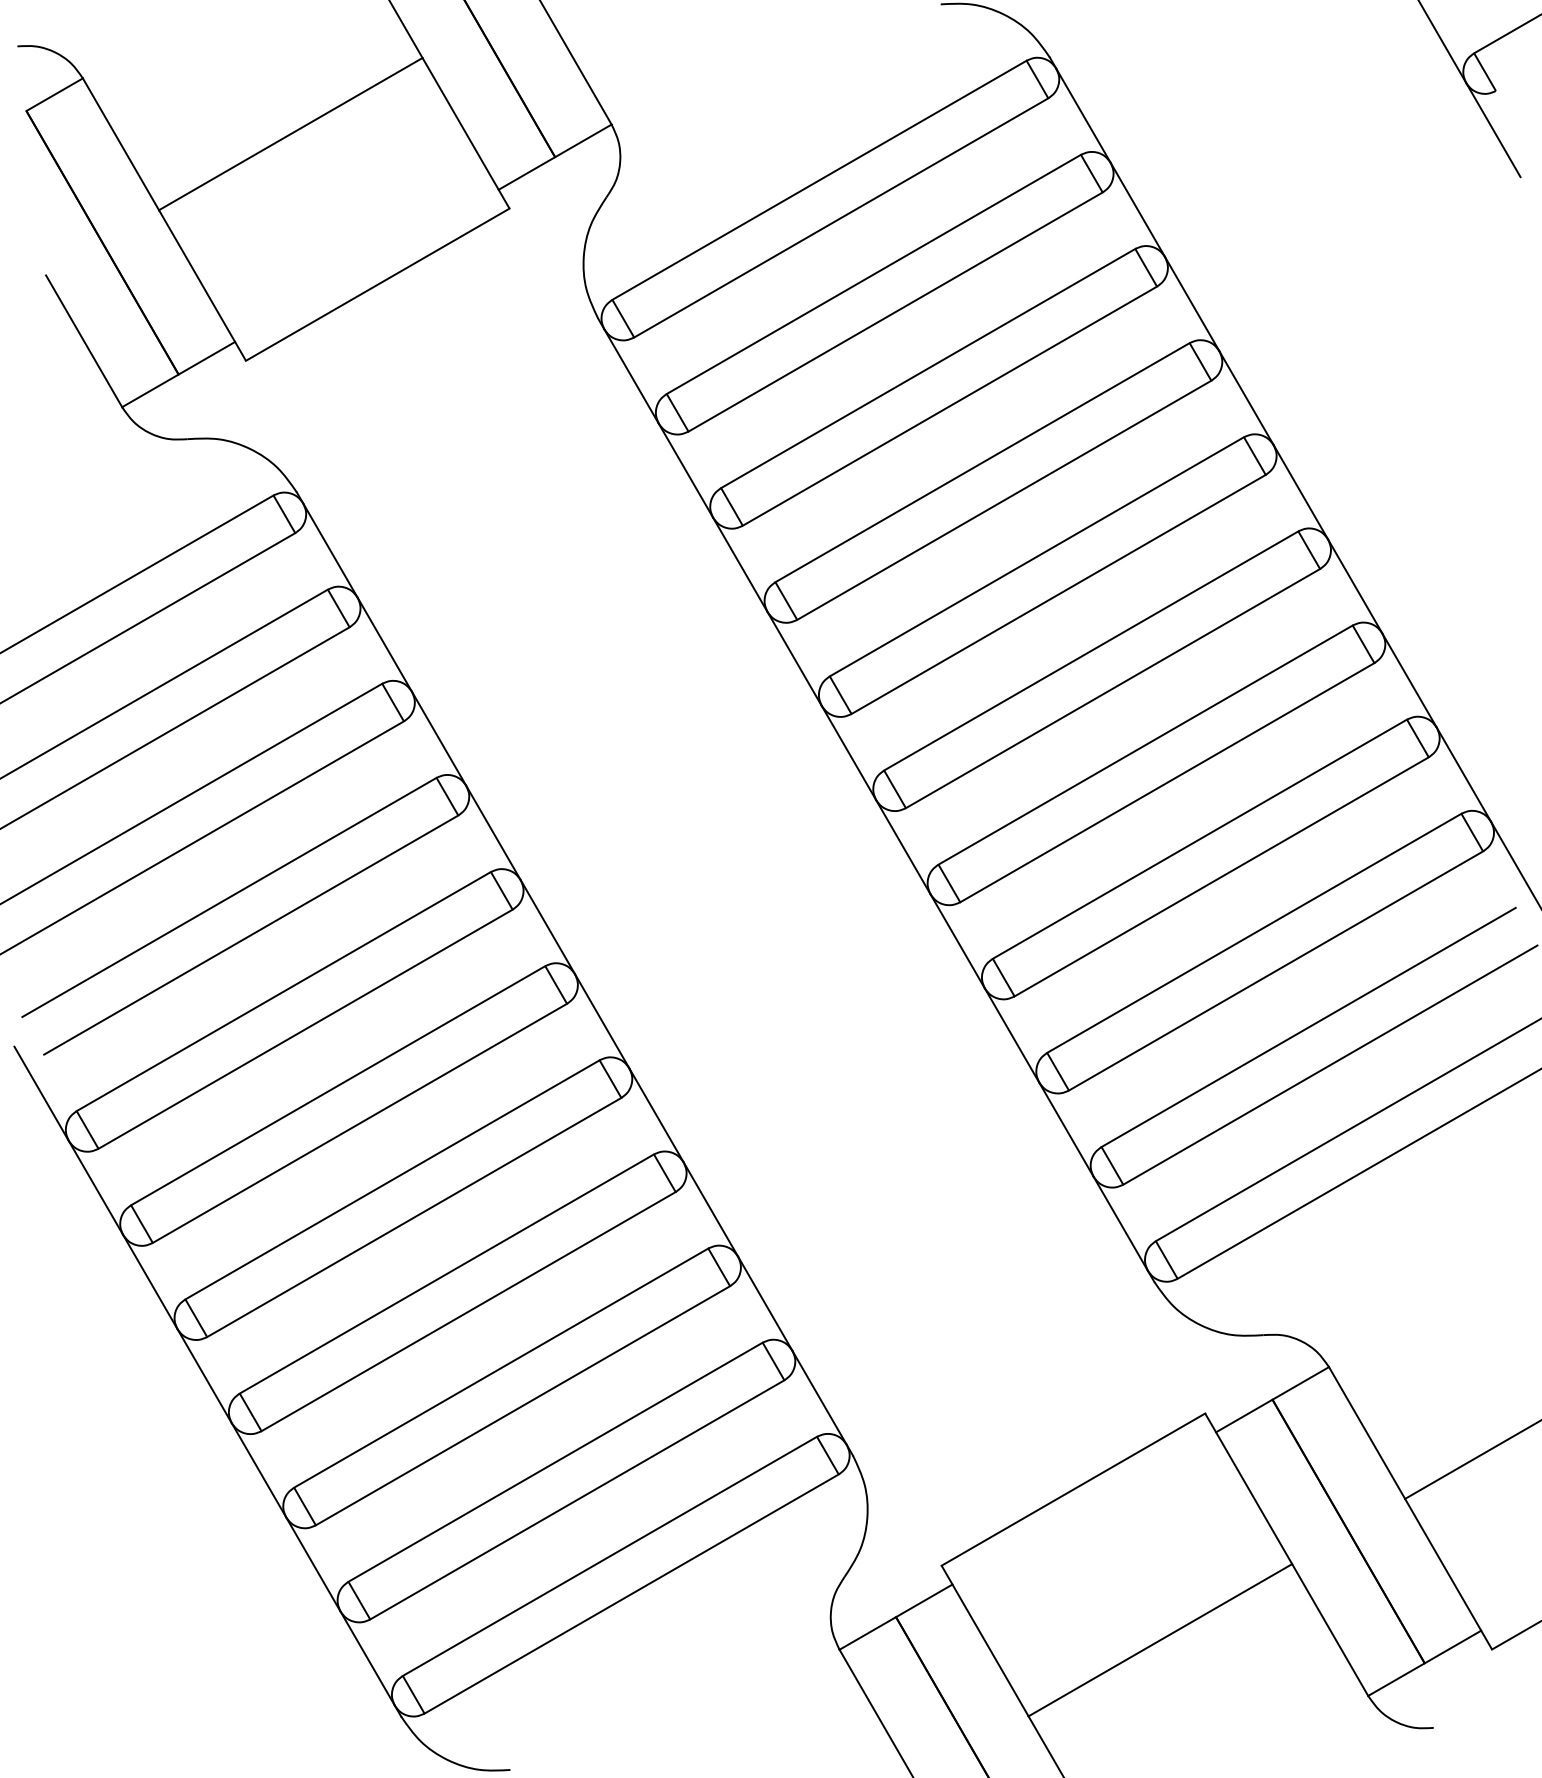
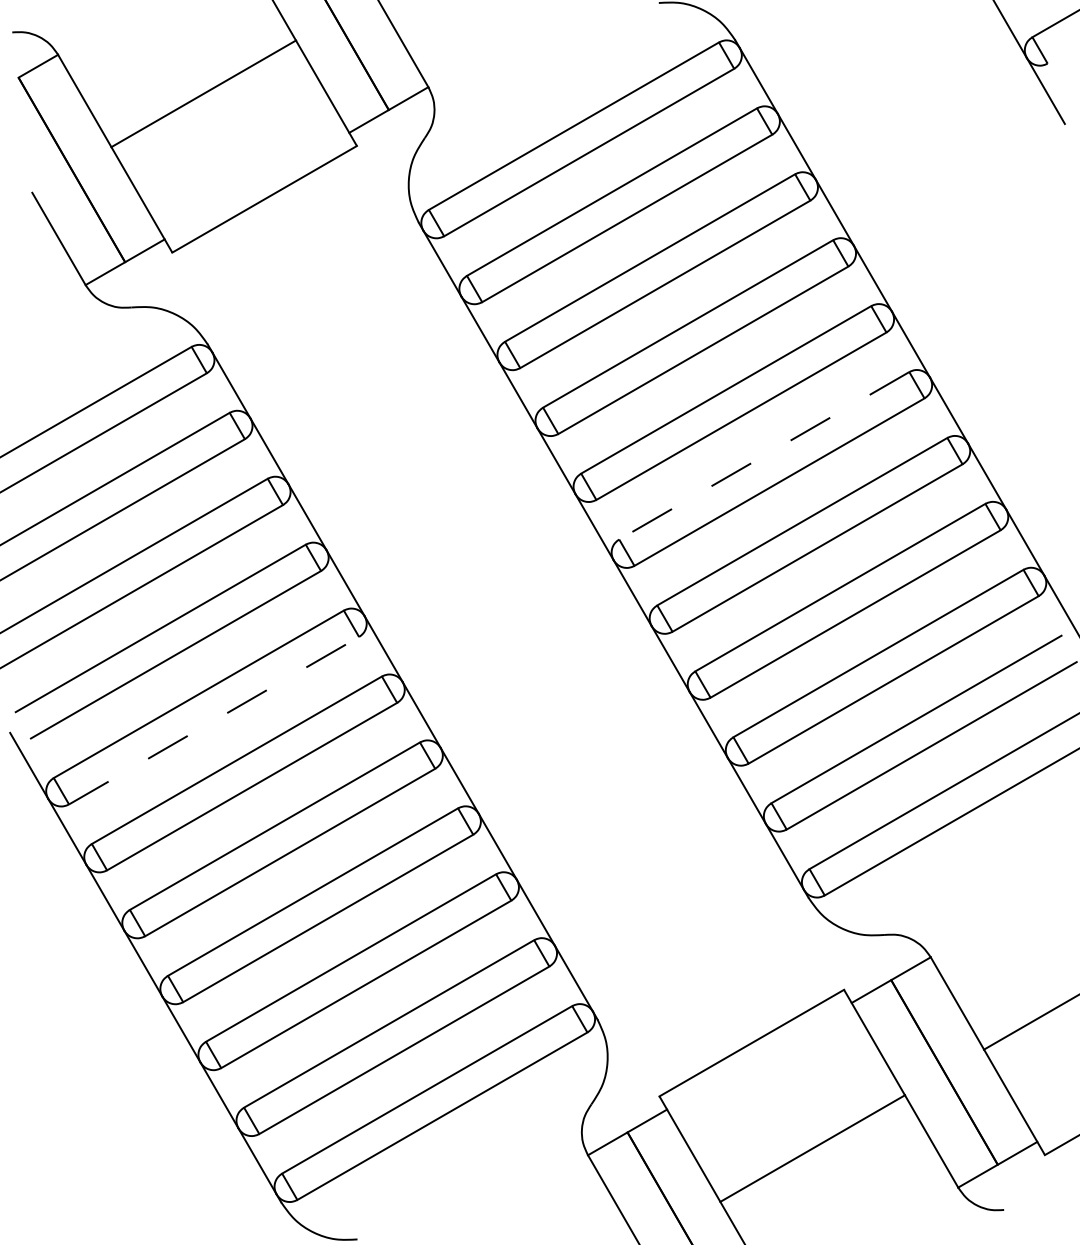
line: (1090, 651) -> (763, 456), solid -> dashed
line: (306, 1029) -> (214, 720), solid -> dashed

